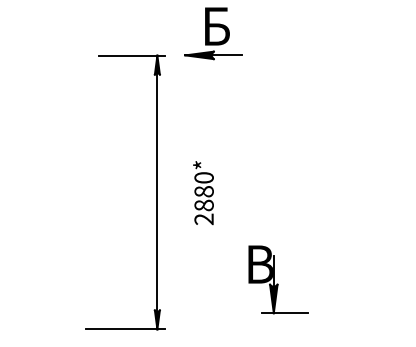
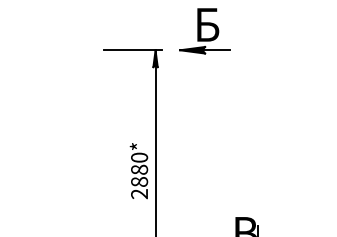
text: (203, 192) -> (138, 170), moved

